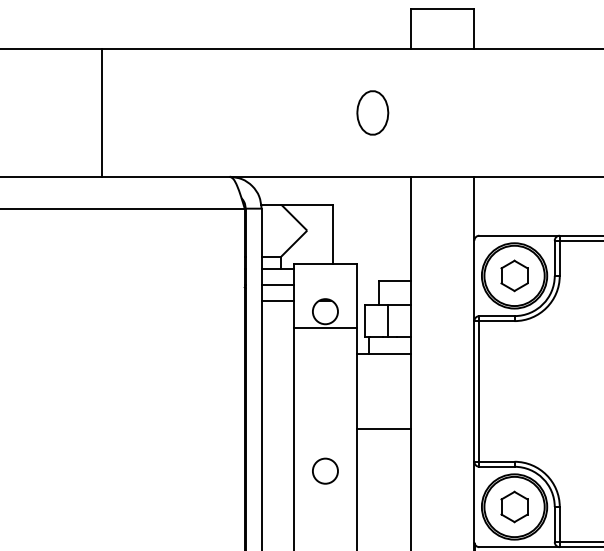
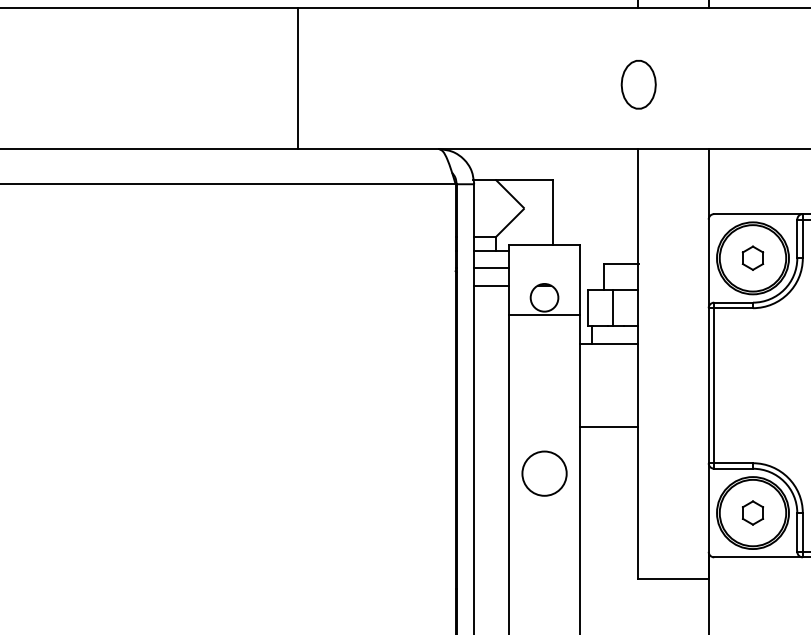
part: (372, 112) -> (638, 84), moved
part: (514, 275) -> (752, 257), size x0.7
circle: (325, 471) -> (544, 473), size x1.6
part: (514, 506) -> (752, 512), size x0.7

